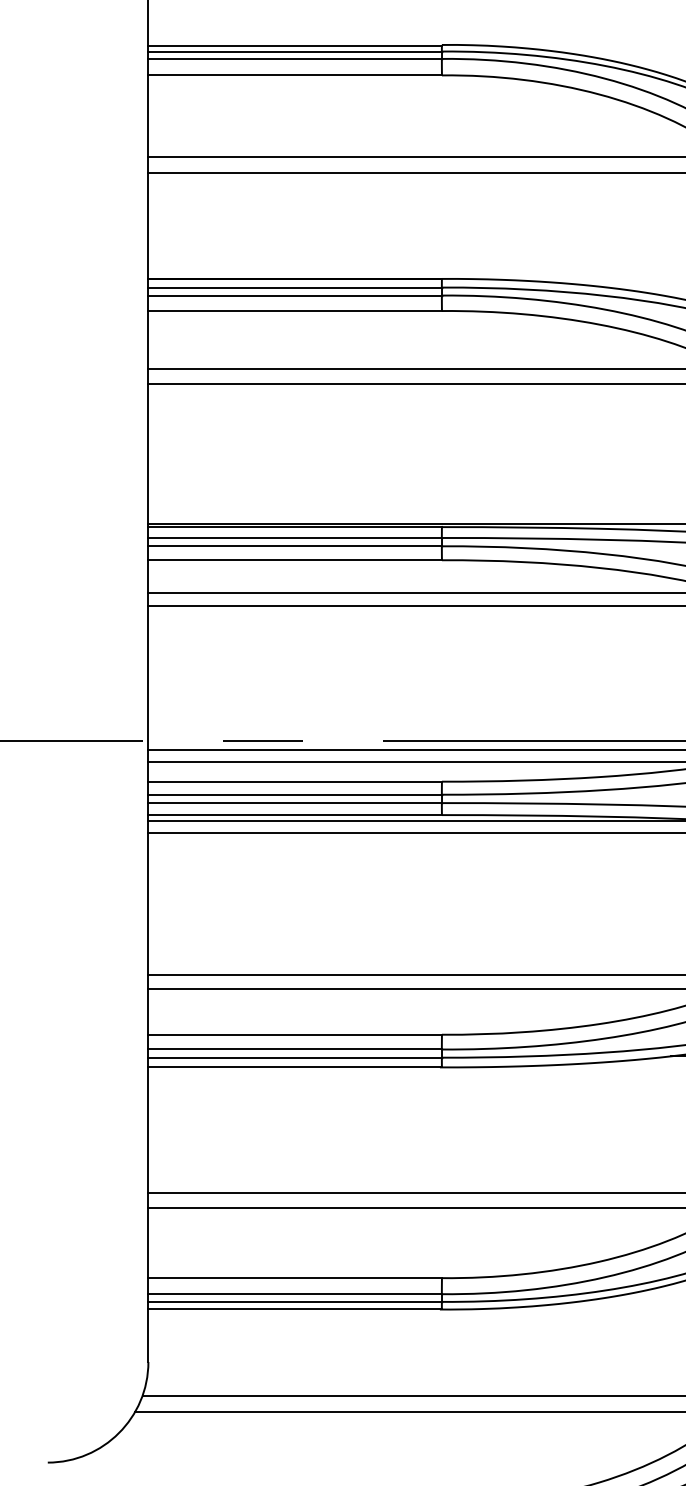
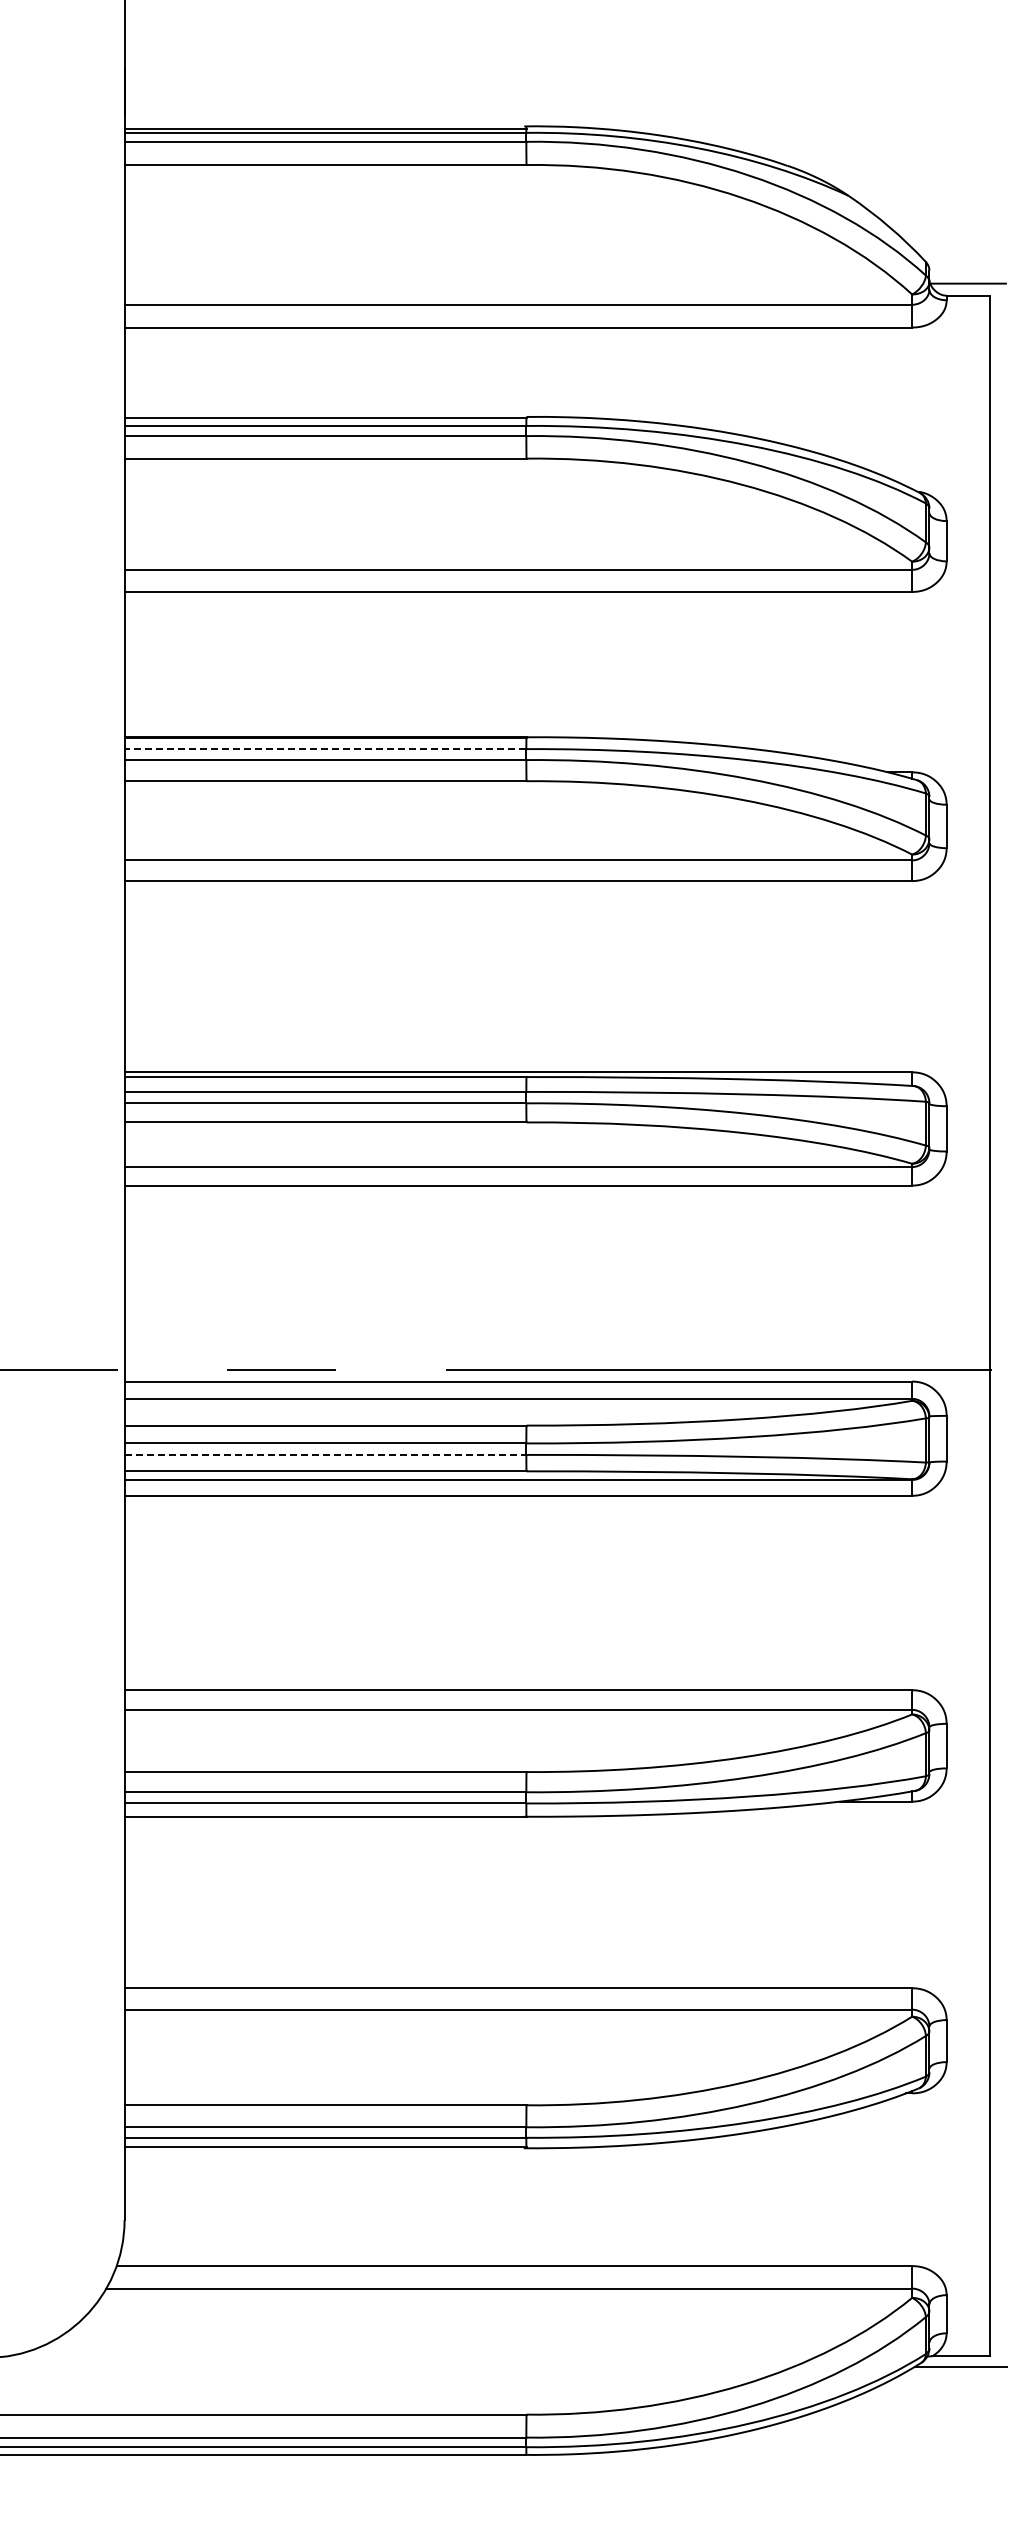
line: (295, 287) -> (325, 749), solid -> dashed
line: (295, 802) -> (325, 1454), solid -> dashed

